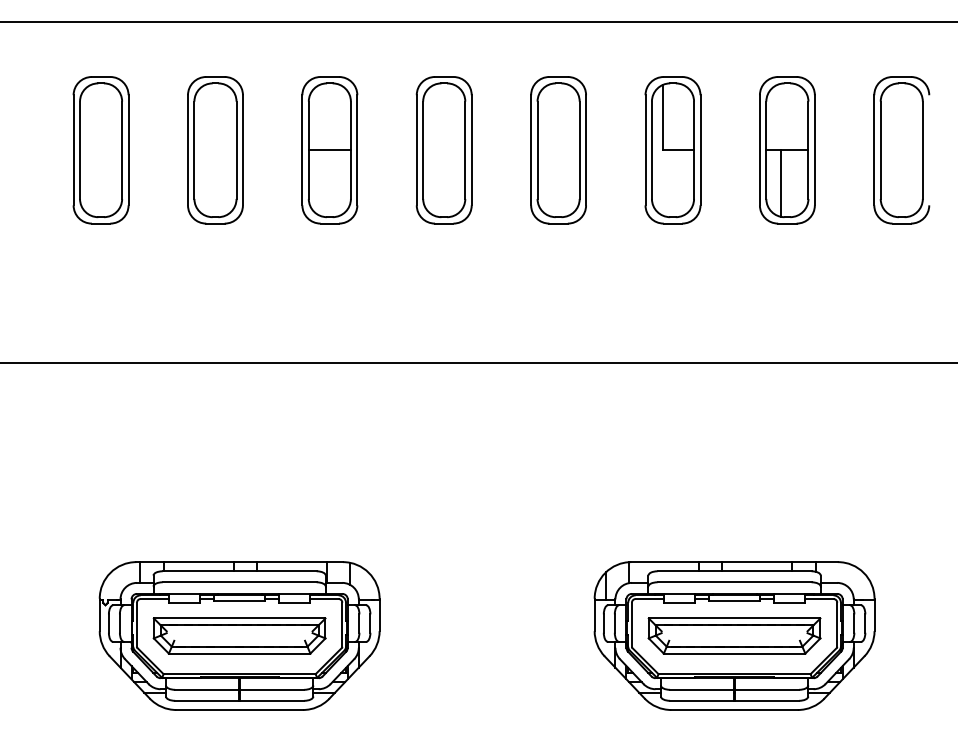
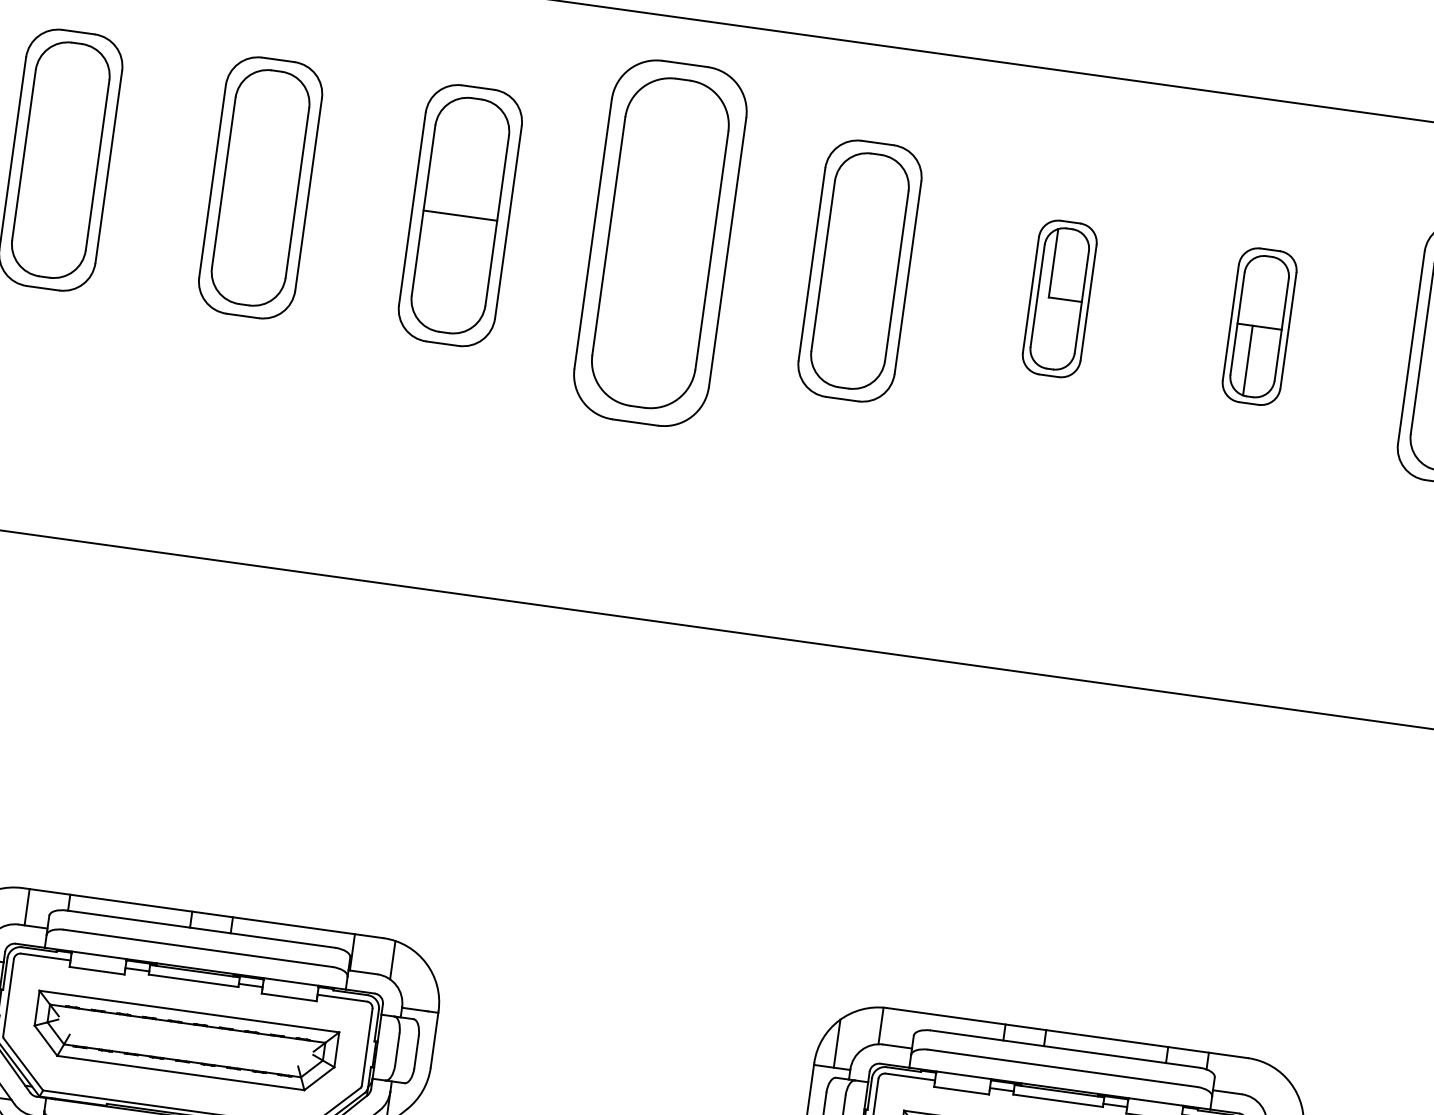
part: (443, 150) -> (658, 243), size x1.4
part: (672, 150) -> (1058, 299), size x0.6
part: (787, 150) -> (1259, 326), size x0.6

